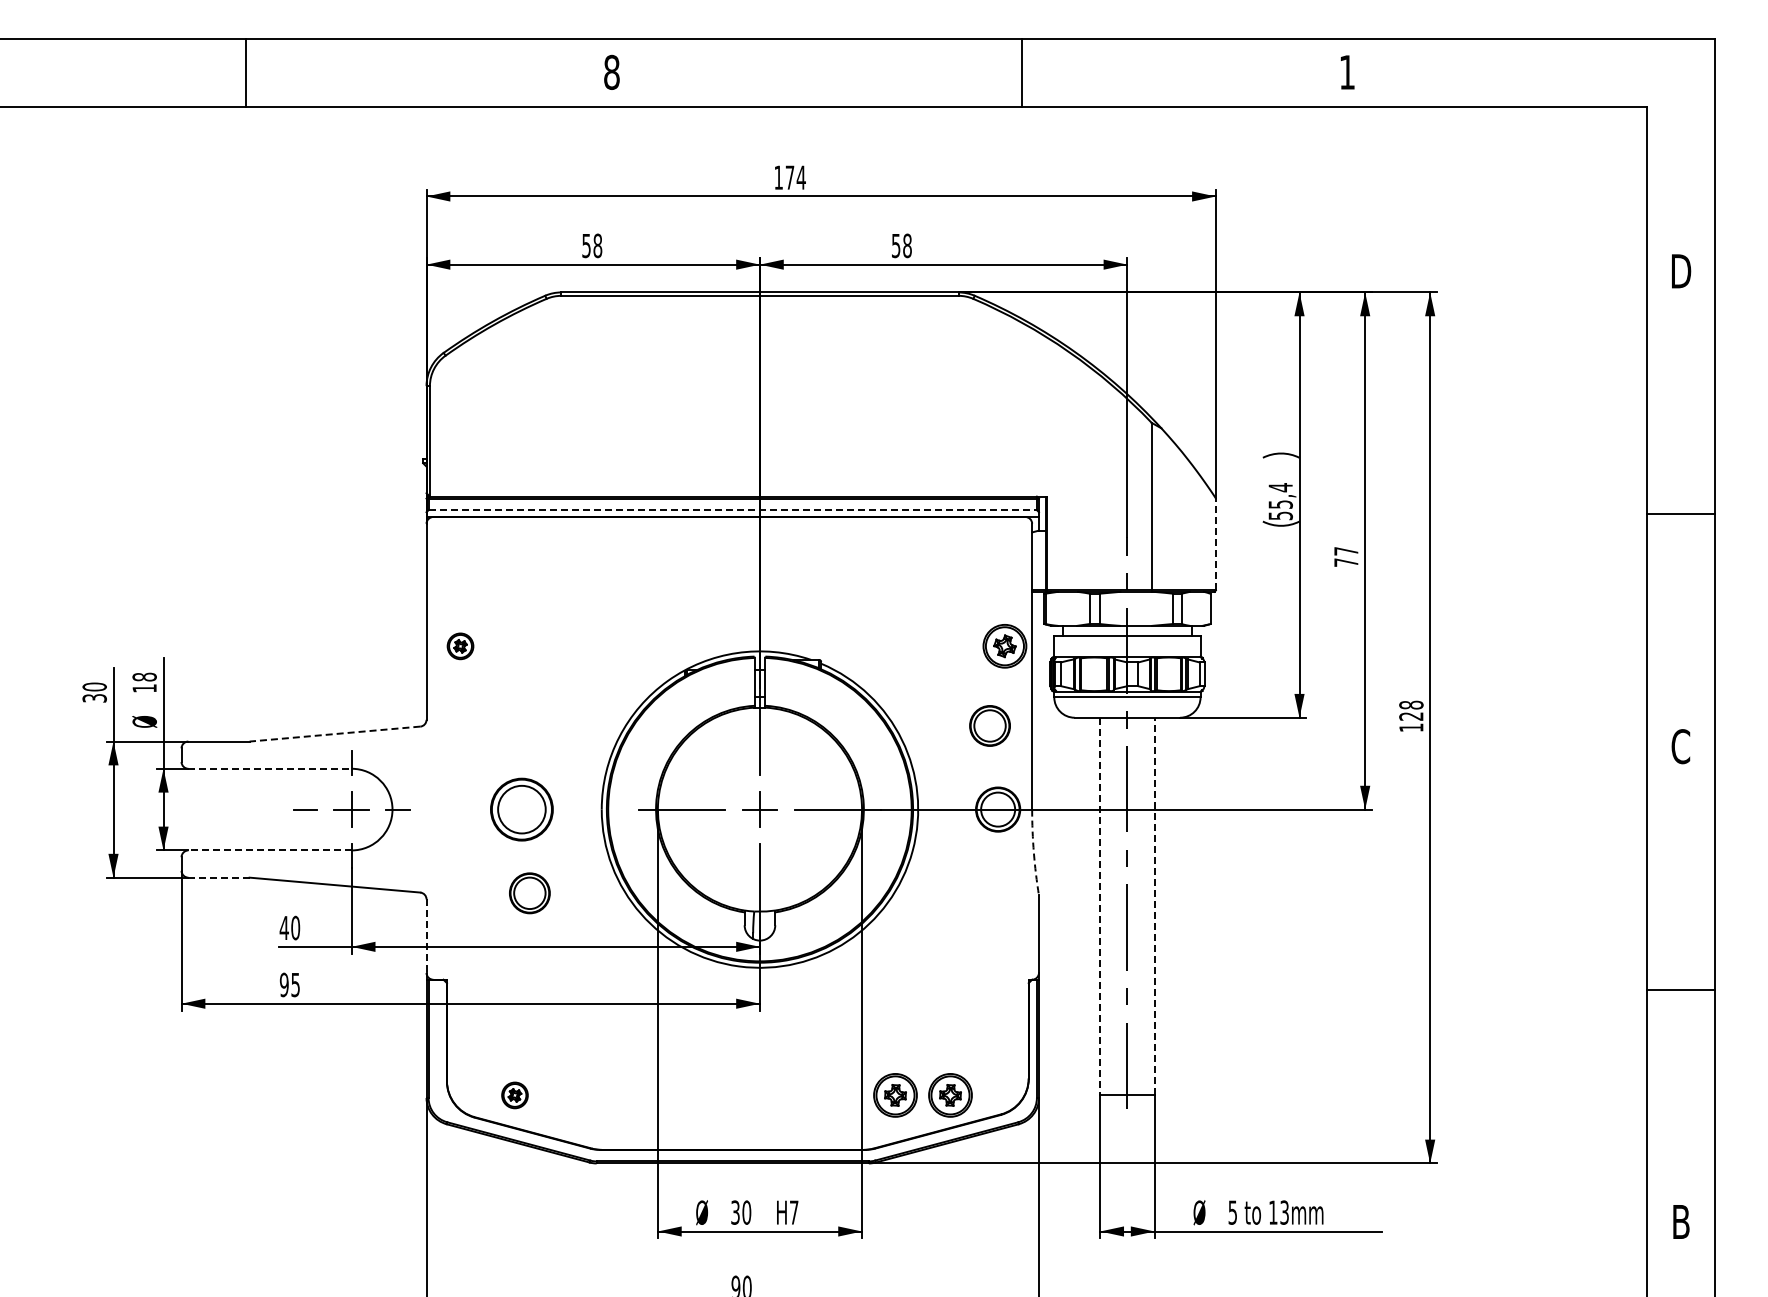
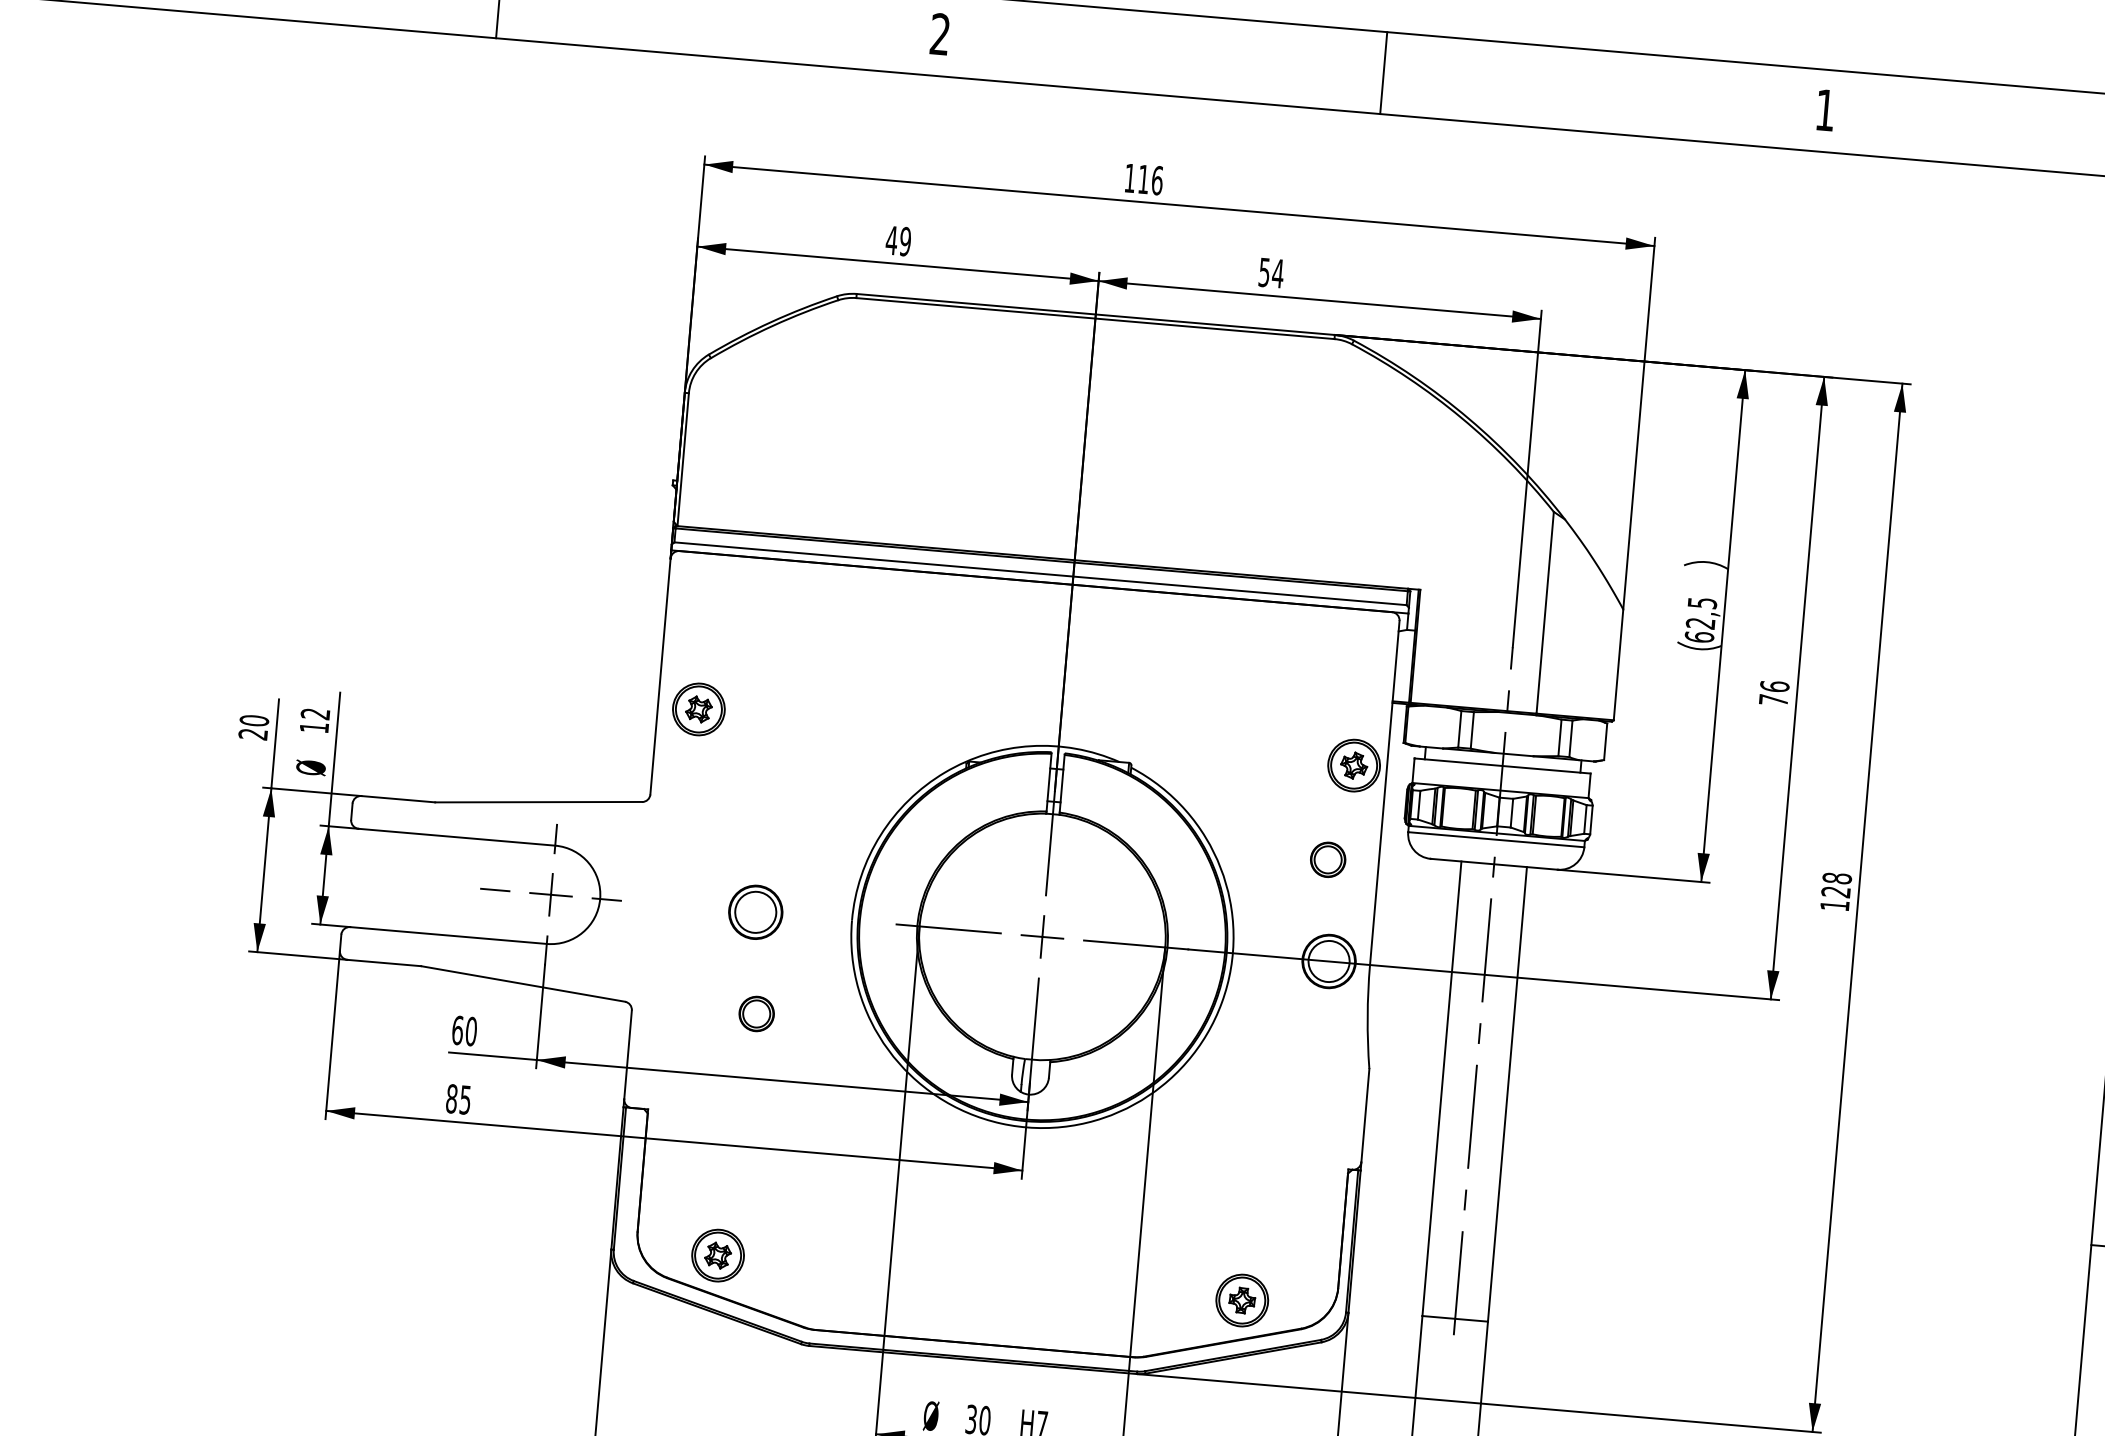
text: (611, 71) -> (939, 33), 8 -> 2
line: (1022, 72) -> (1383, 72), moved
text: (795, 177) -> (1150, 179), 174 -> 116
text: (591, 245) -> (897, 240), 58 -> 49
text: (907, 245) -> (1278, 273), 58 -> 54
text: (1280, 501) -> (1700, 619), 55,4 -> 62,5
line: (733, 510) -> (1041, 574), dashed -> solid
line: (1215, 543) -> (1618, 663), dashed -> solid
text: (1346, 550) -> (1775, 685), 77 -> 76
part: (460, 646) -> (698, 709), size x1.67
text: (144, 676) -> (315, 713), 18 -> 12
text: (94, 698) -> (252, 734), 30 -> 20
part: (990, 725) -> (1328, 859), size x0.71
line: (334, 734) -> (538, 802), dashed -> solid
line: (270, 768) -> (457, 836), dashed -> solid
part: (521, 809) -> (755, 912), size x0.71
line: (270, 850) -> (449, 935), dashed -> solid
arc: (1033, 852) -> (1367, 1016), dashed -> solid
line: (218, 877) -> (383, 962), dashed -> solid
part: (529, 893) -> (756, 1014), size x0.71
line: (1100, 906) -> (1442, 1088), dashed -> solid
line: (1154, 906) -> (1507, 1094), dashed -> solid
text: (283, 927) -> (456, 1029), 40 -> 60
line: (426, 936) -> (627, 1055), dashed -> solid
text: (283, 985) -> (450, 1099), 95 -> 85
part: (514, 1095) -> (717, 1255), size x1.67
part: (895, 1095) -> (1176, 1295), removed

